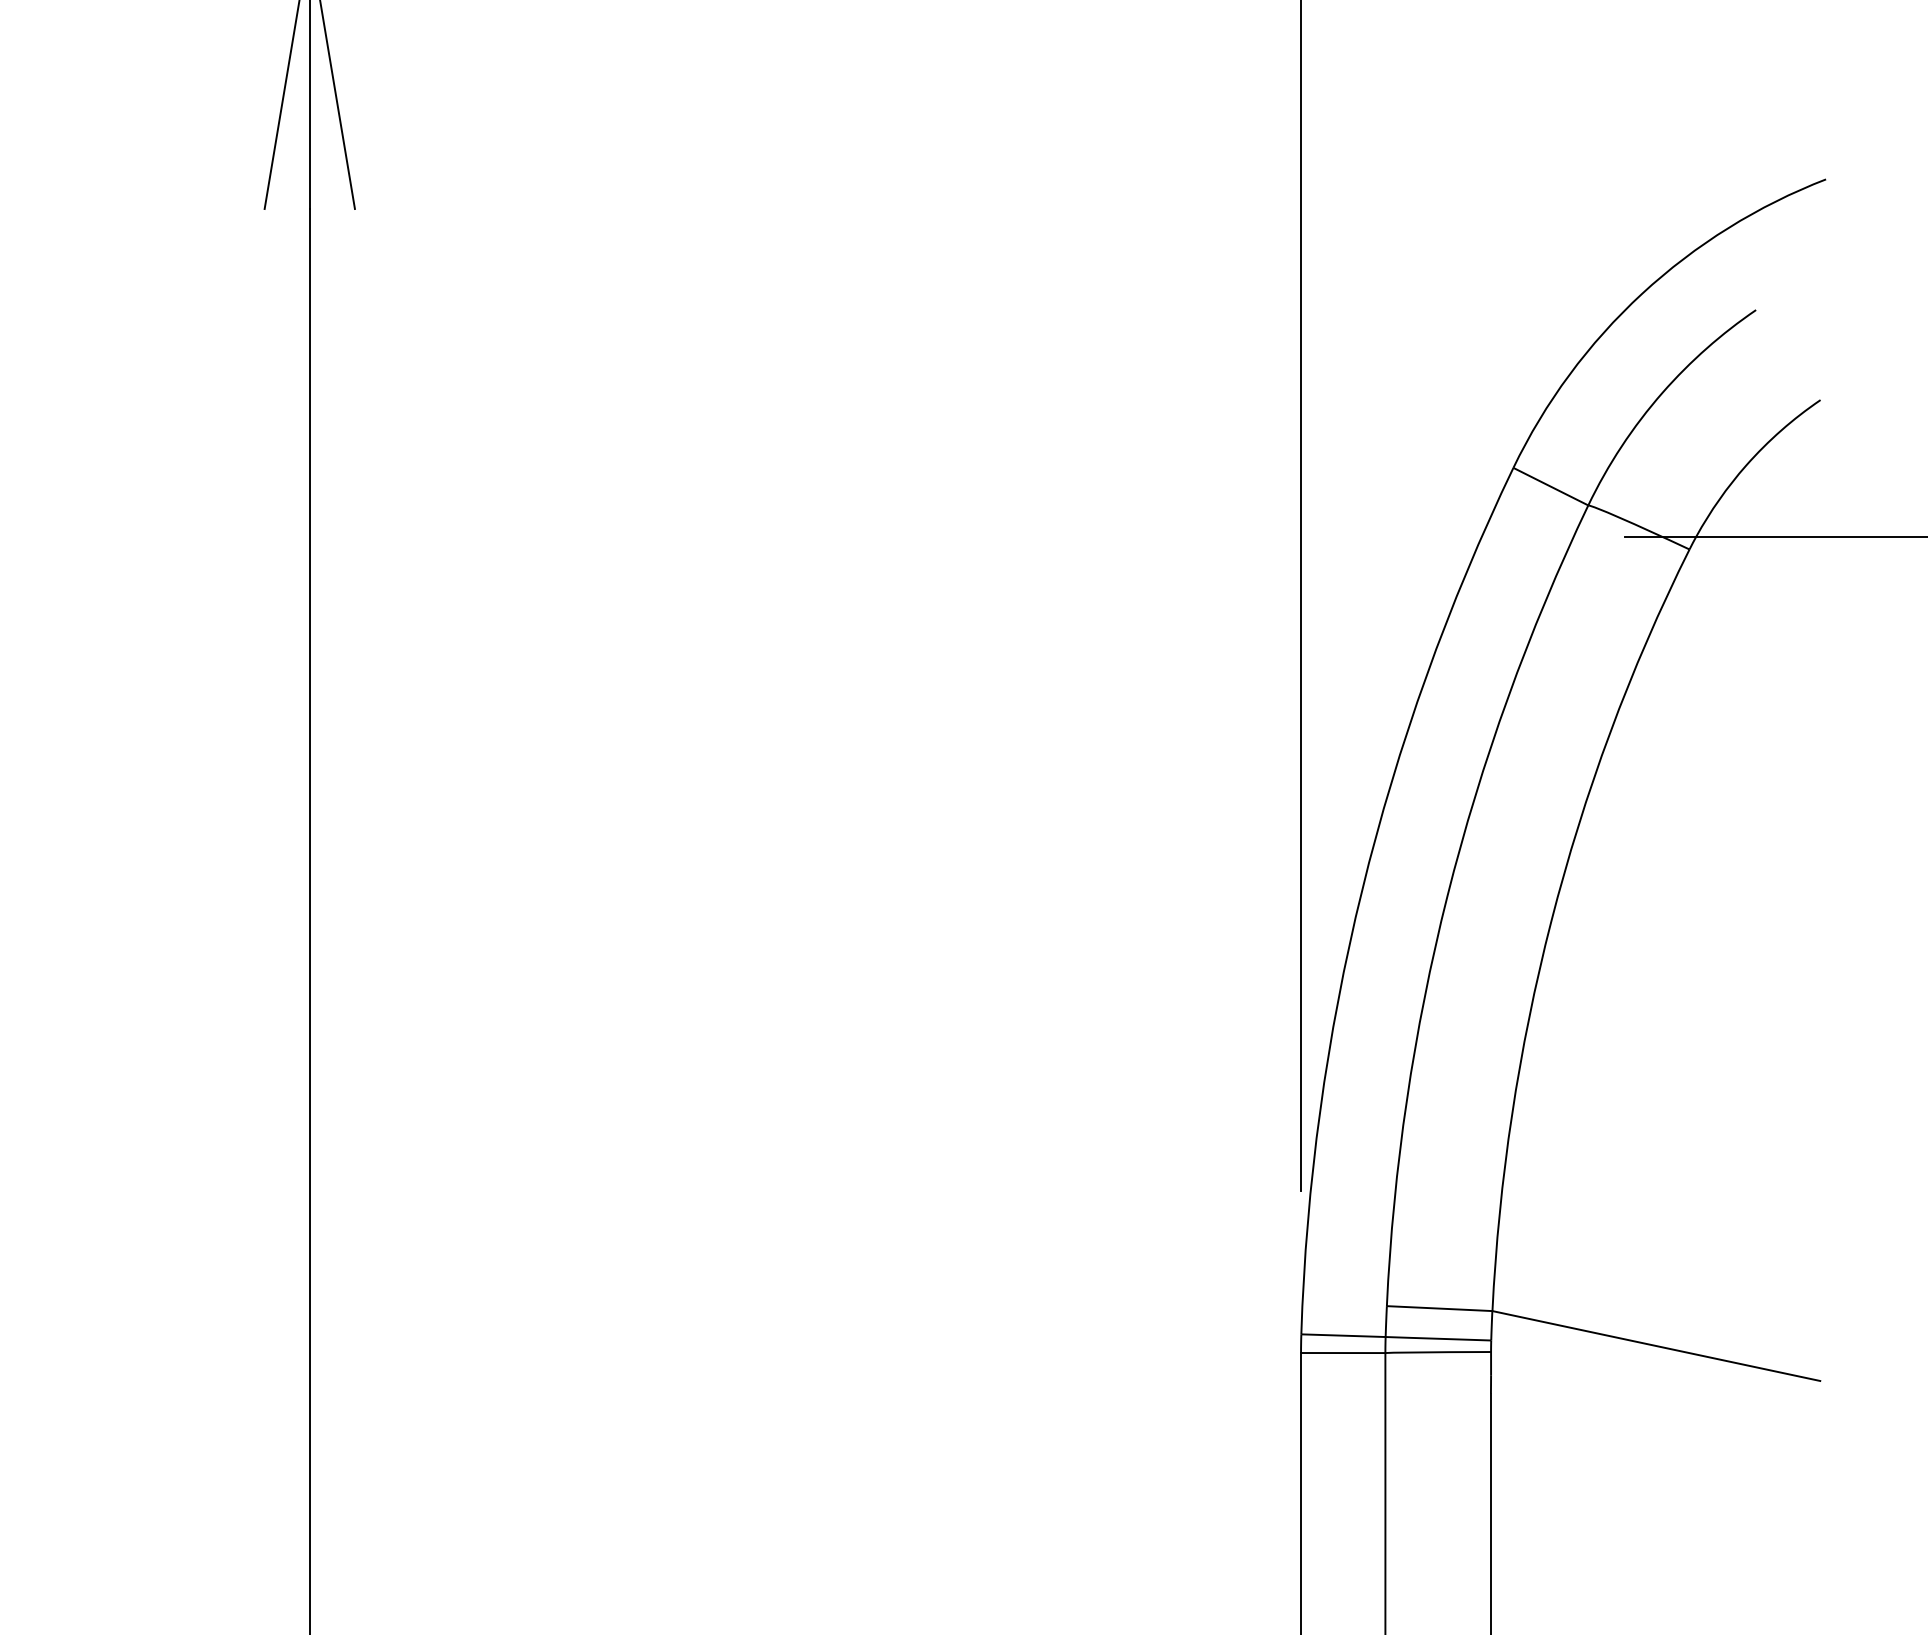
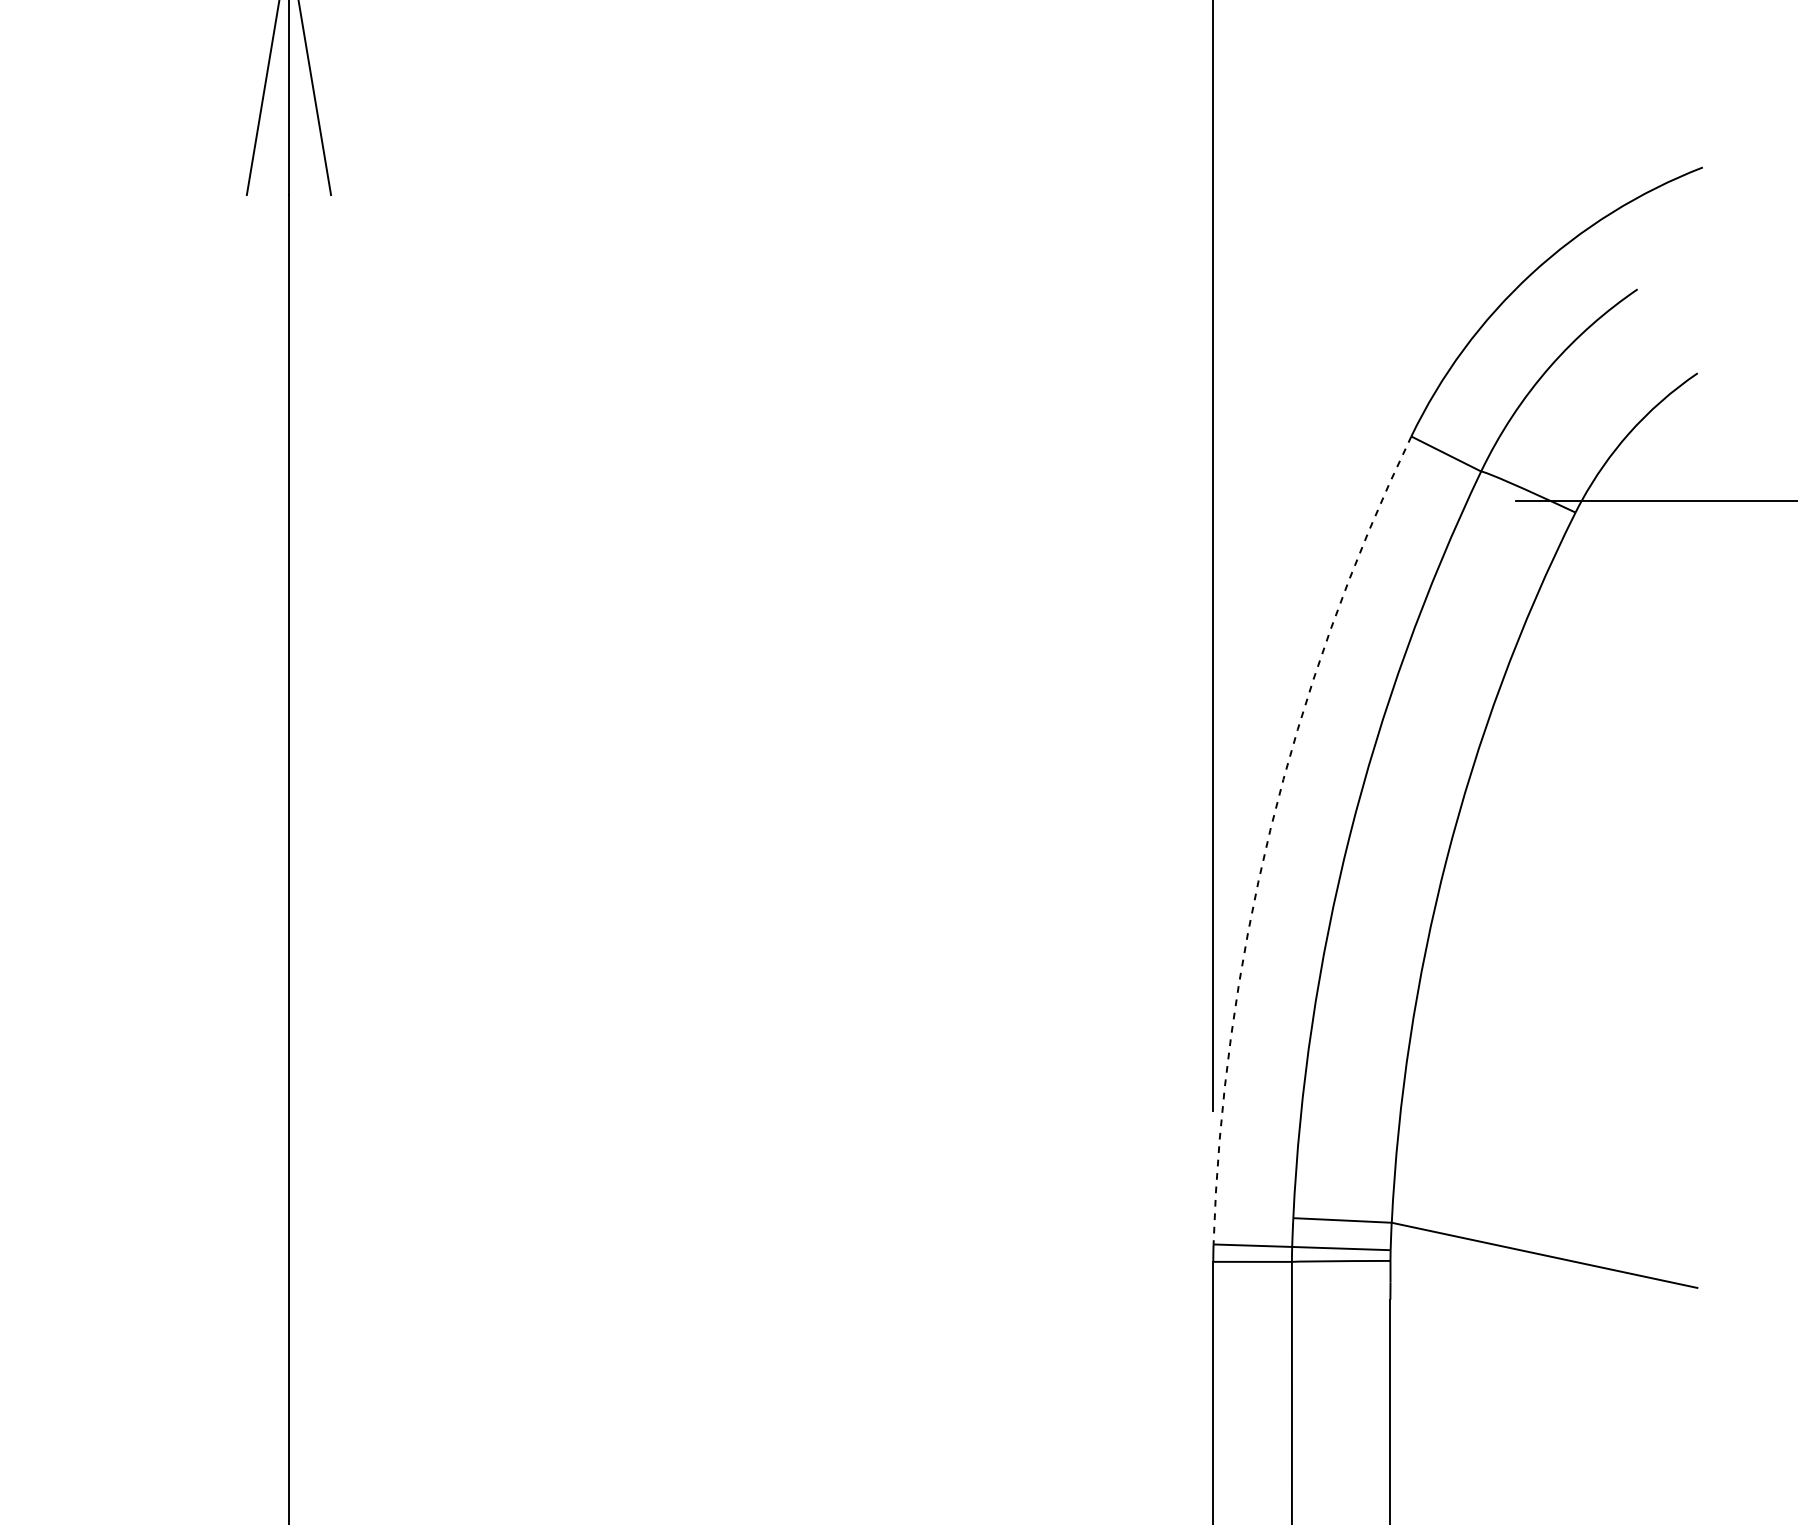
arc: (1362, 890) -> (1270, 830), solid -> dashed

